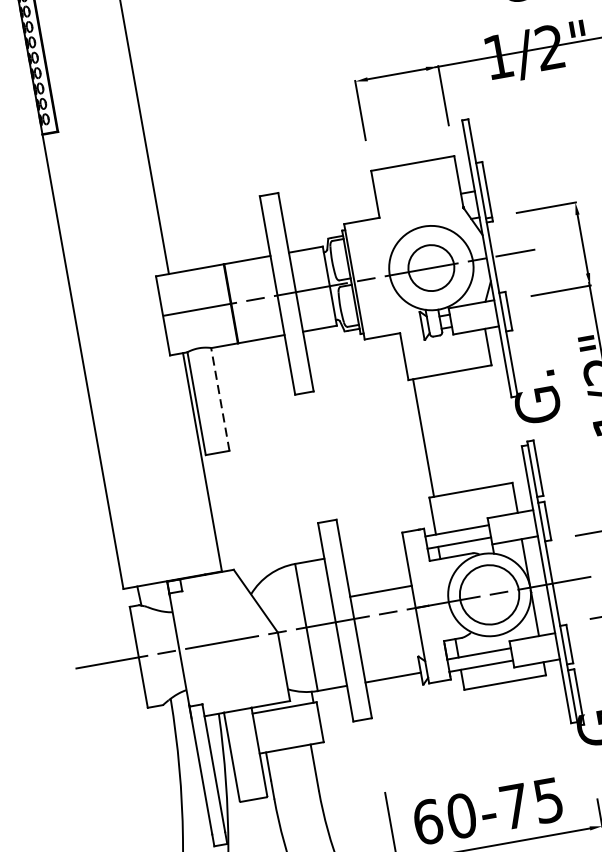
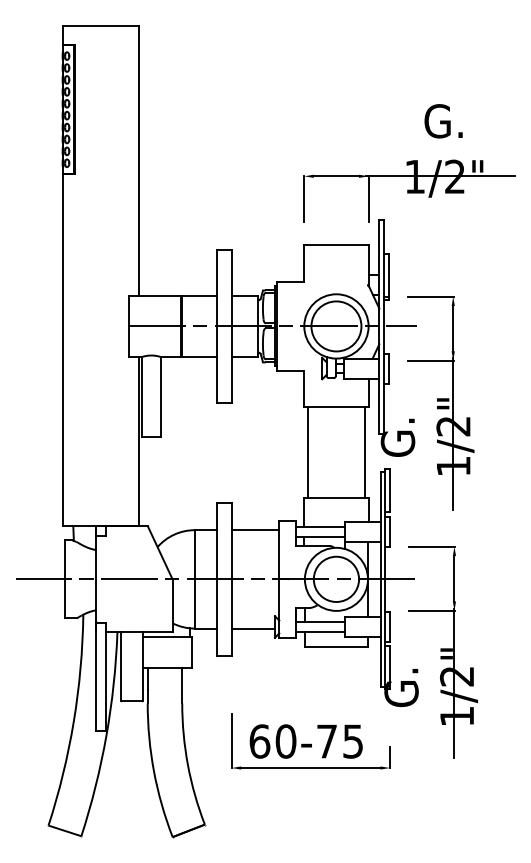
circle: (431, 268) -> (336, 326), size x1.43
line: (220, 399) -> (160, 396), dashed -> solid
line: (497, 424) -> (365, 452), added
line: (381, 591) -> (255, 530), moved

